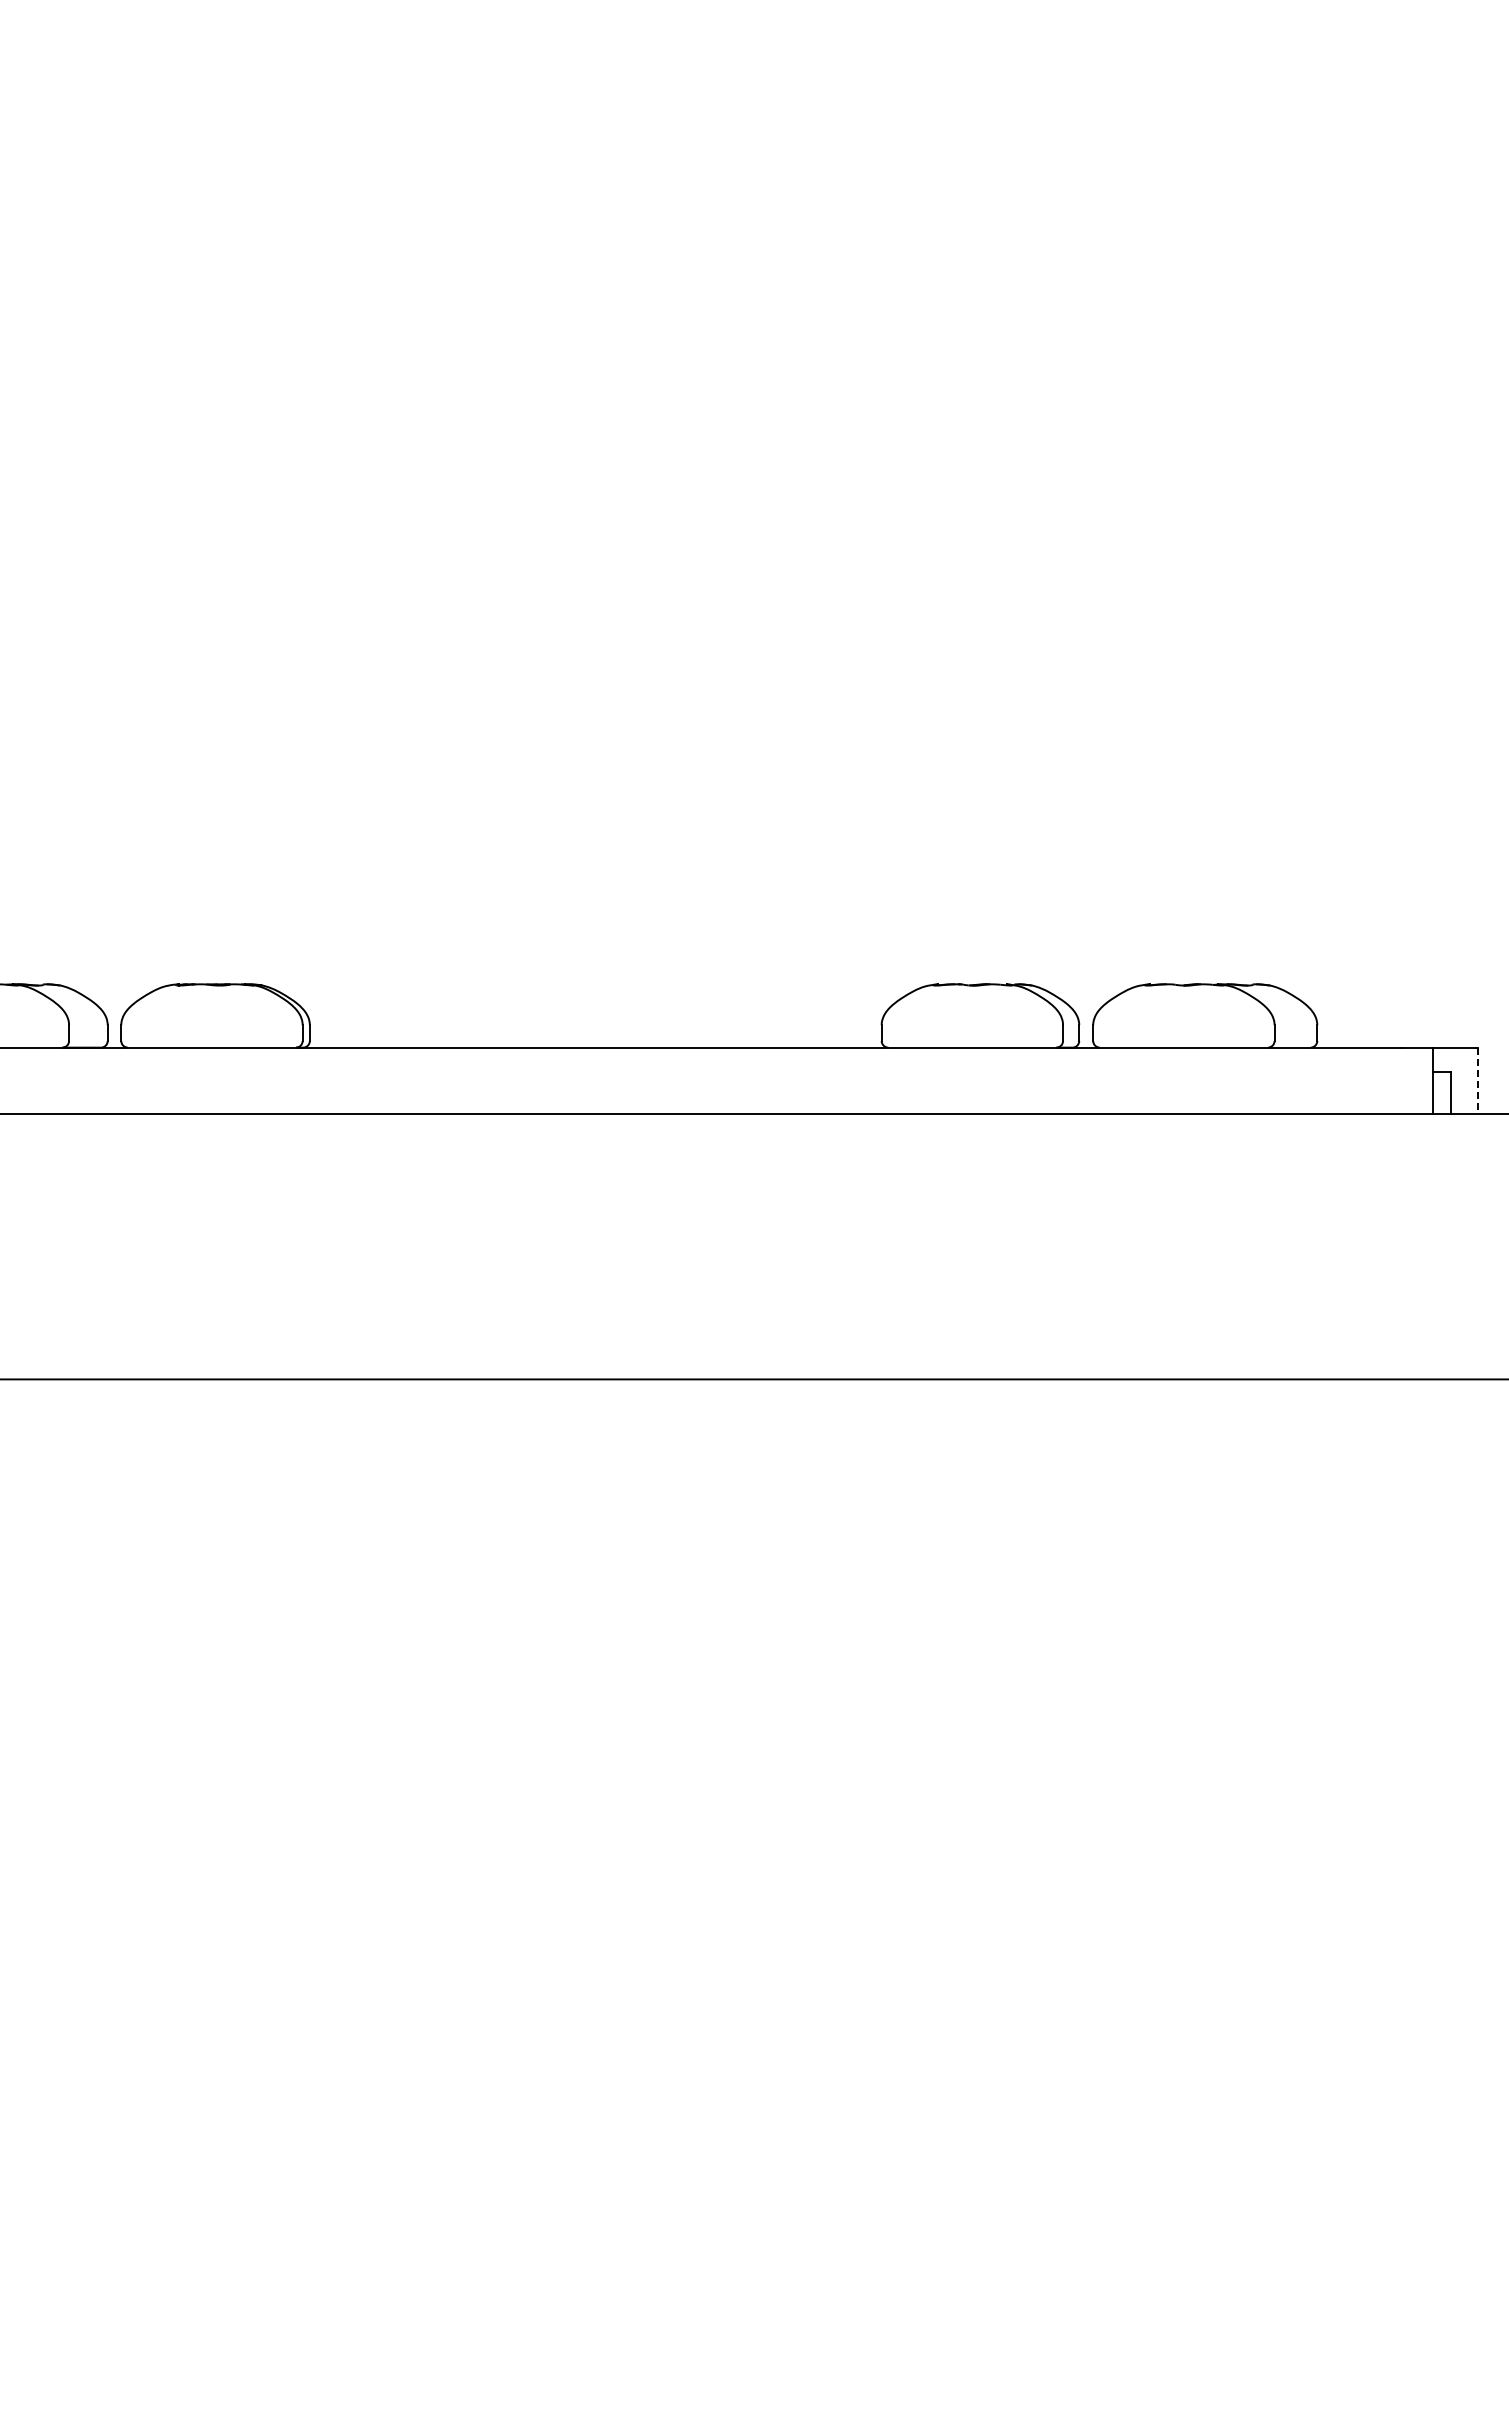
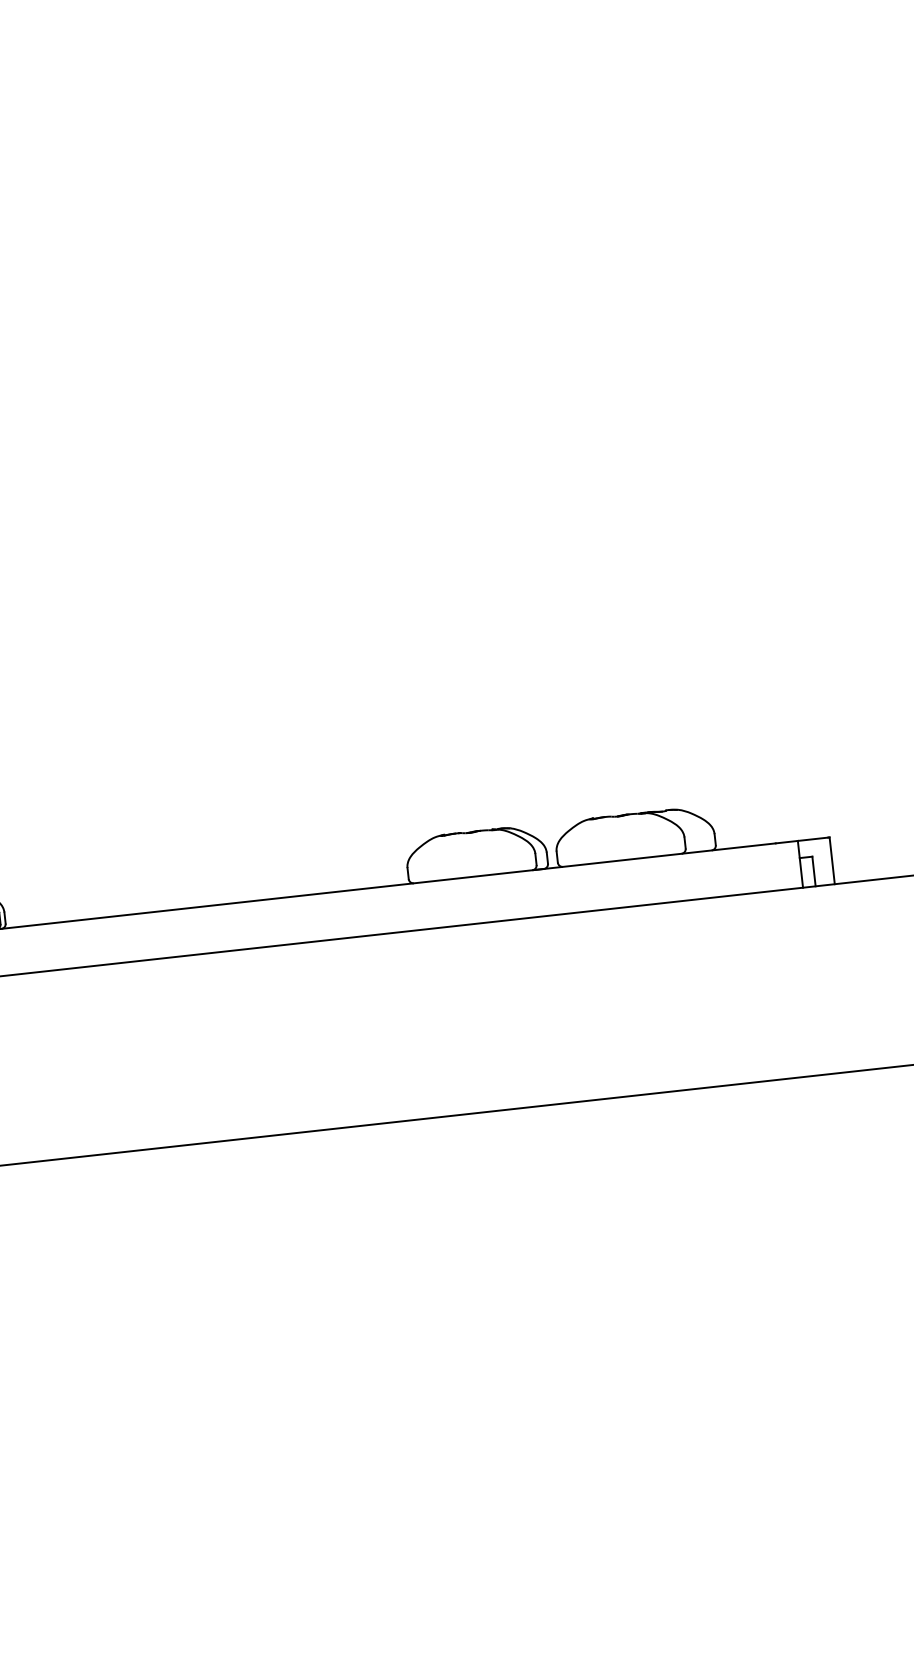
line: (1478, 1081) -> (832, 861), dashed -> solid

